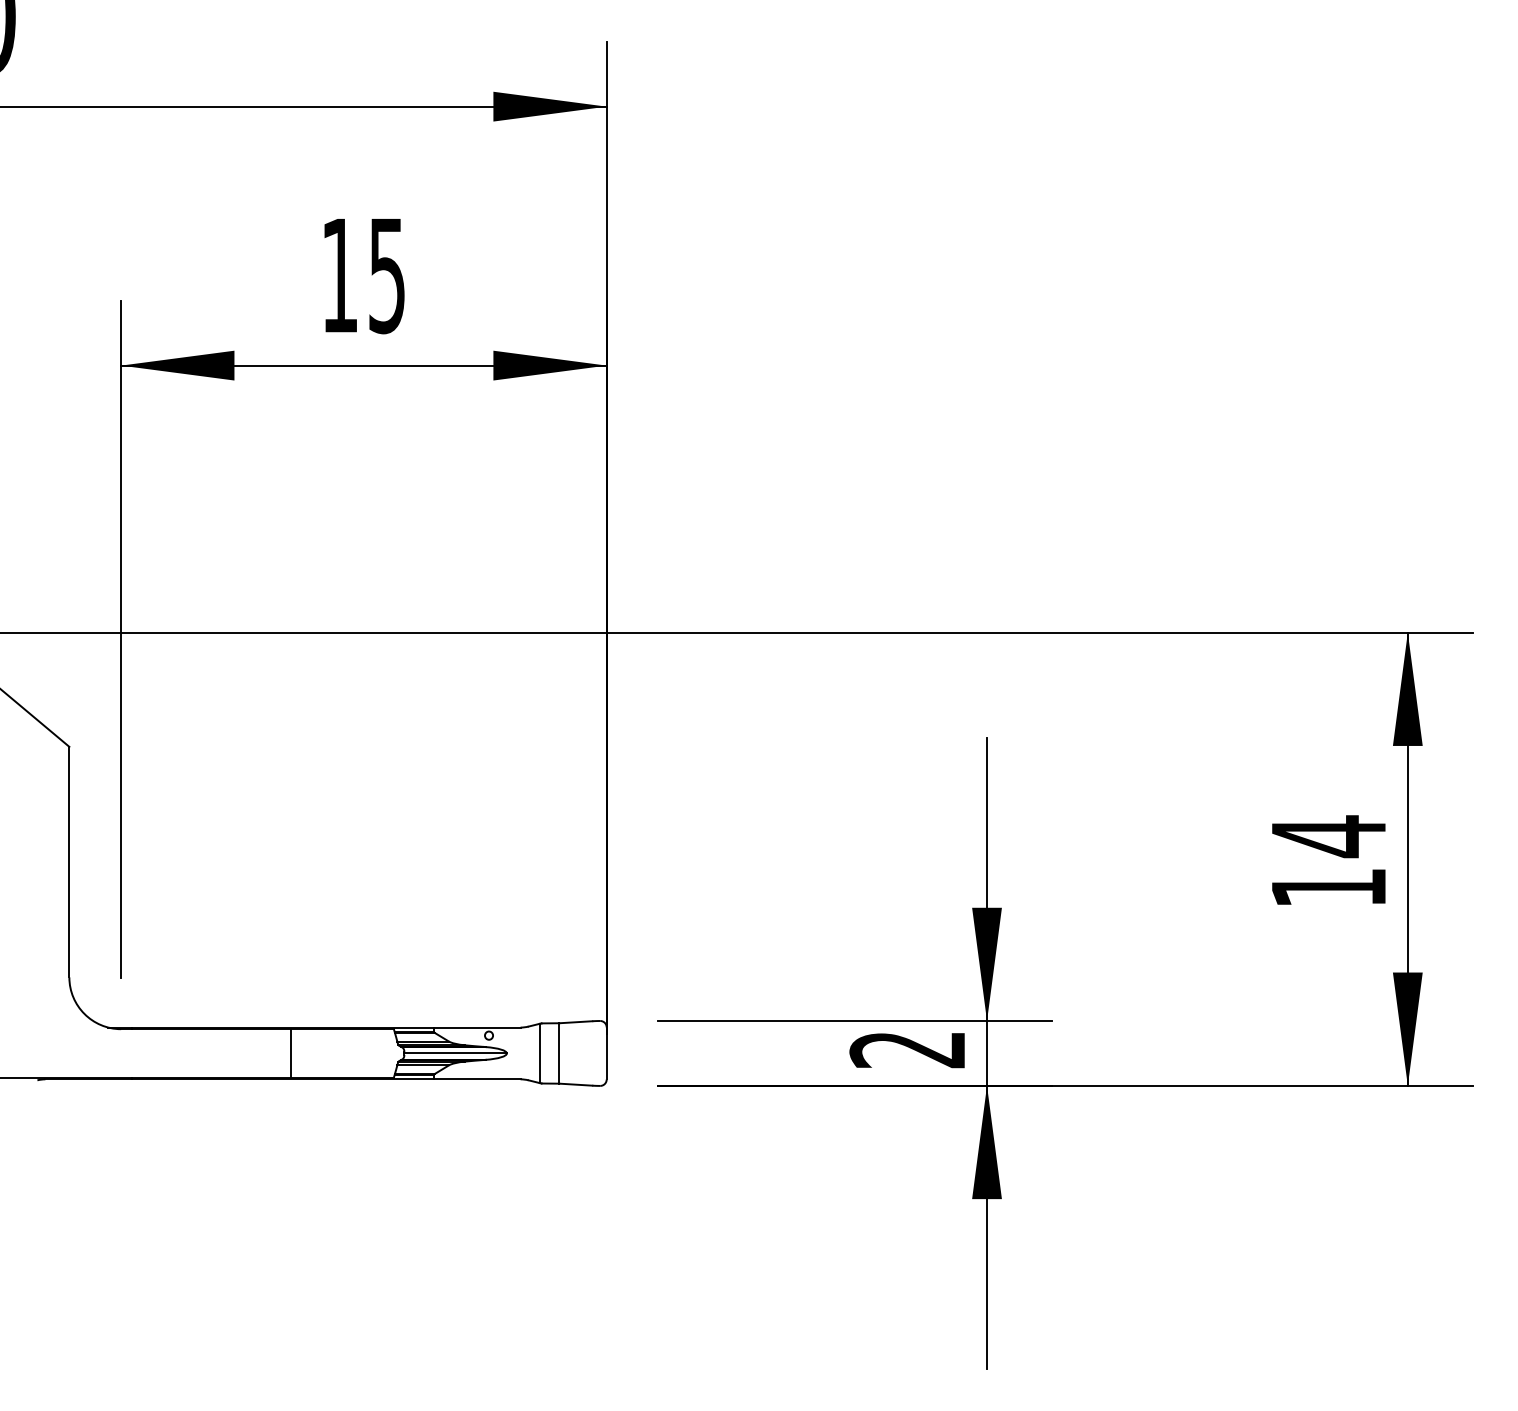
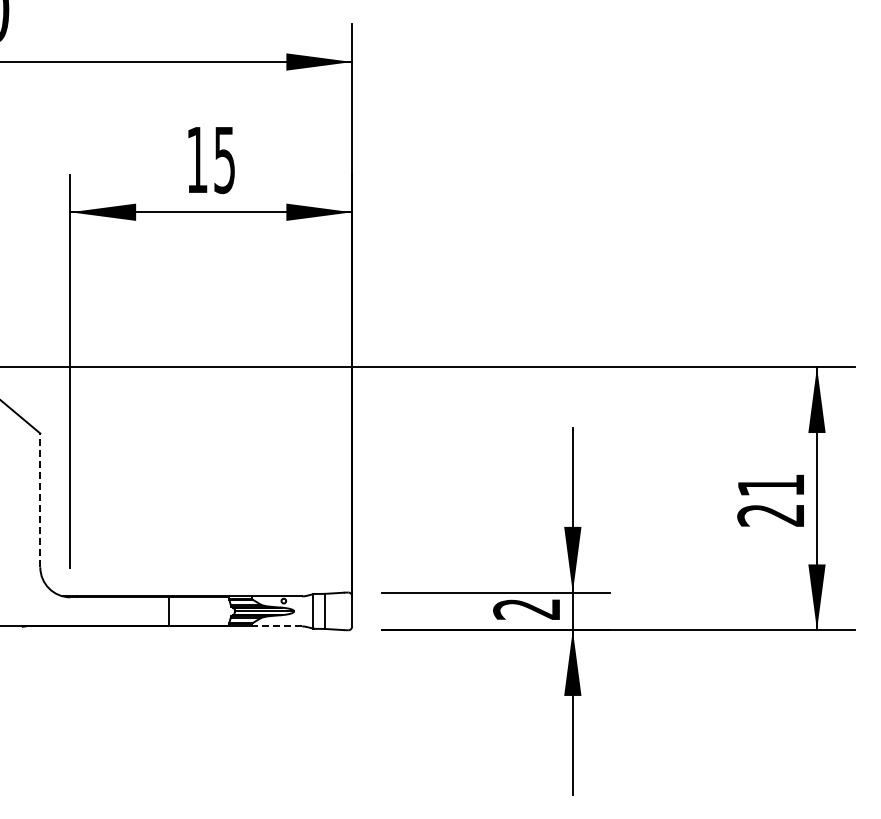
text: (1327, 860) -> (770, 499), 14 -> 21
line: (69, 862) -> (40, 500), solid -> dashed
line: (476, 1079) -> (276, 626), solid -> dashed

